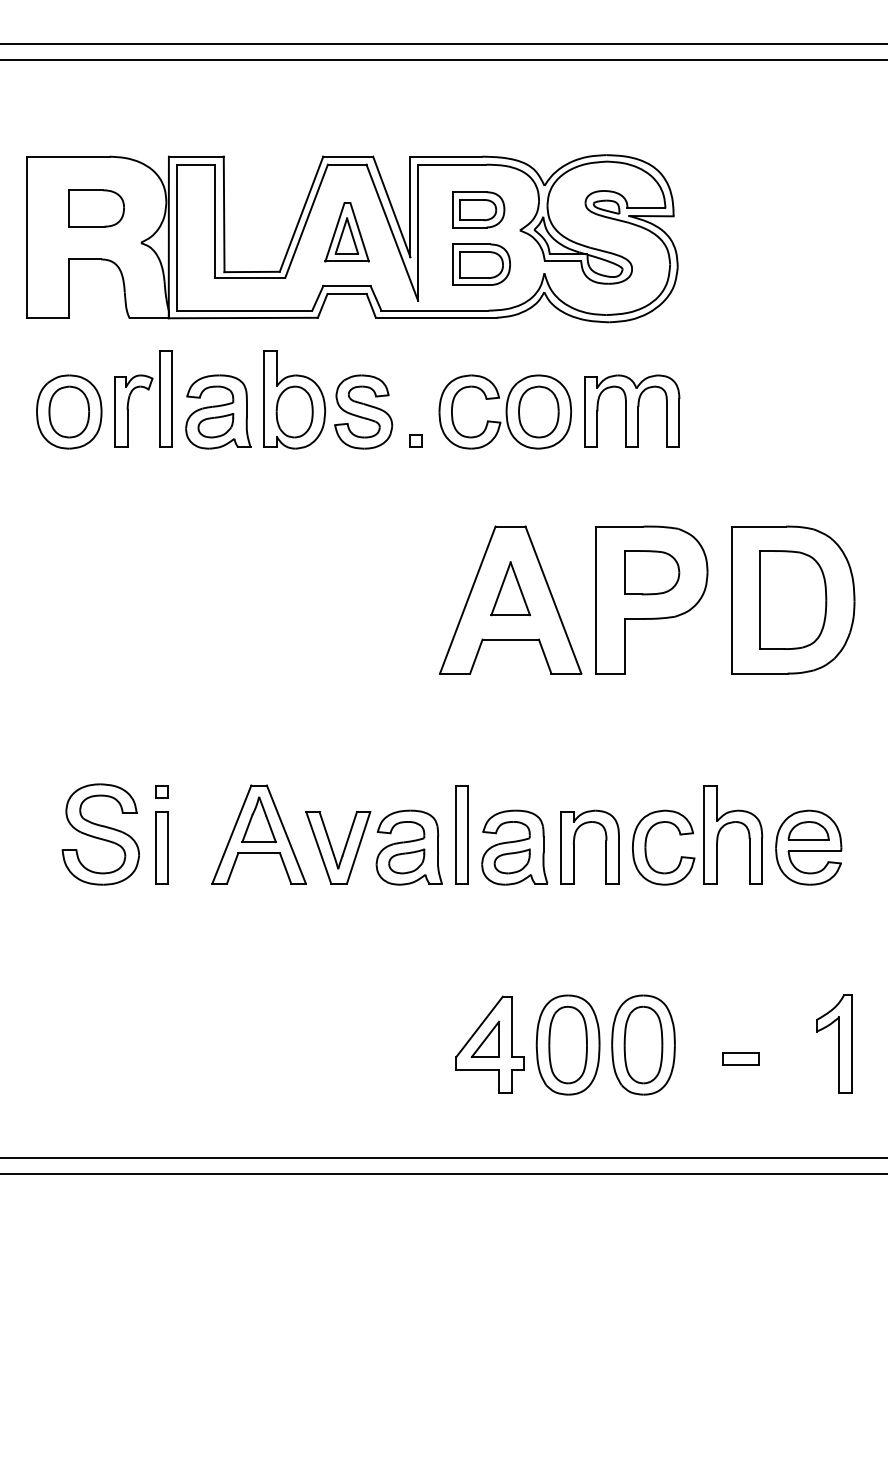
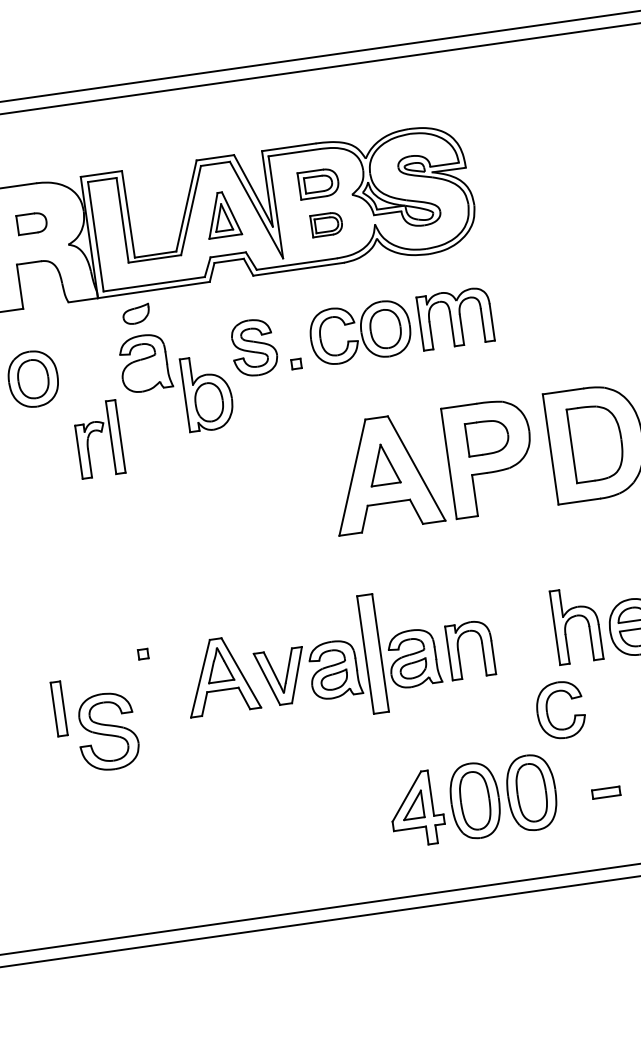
part: (96, 208) -> (32, 223), size x0.7
part: (481, 264) -> (326, 224), size x0.7
part: (147, 390) -> (100, 432), moved
part: (294, 399) -> (207, 392), moved
part: (215, 425) -> (136, 314), moved
part: (100, 834) -> (107, 731), moved
part: (461, 834) -> (372, 654), size x1.6
part: (161, 847) -> (59, 708), moved
part: (646, 847) -> (547, 711), moved

